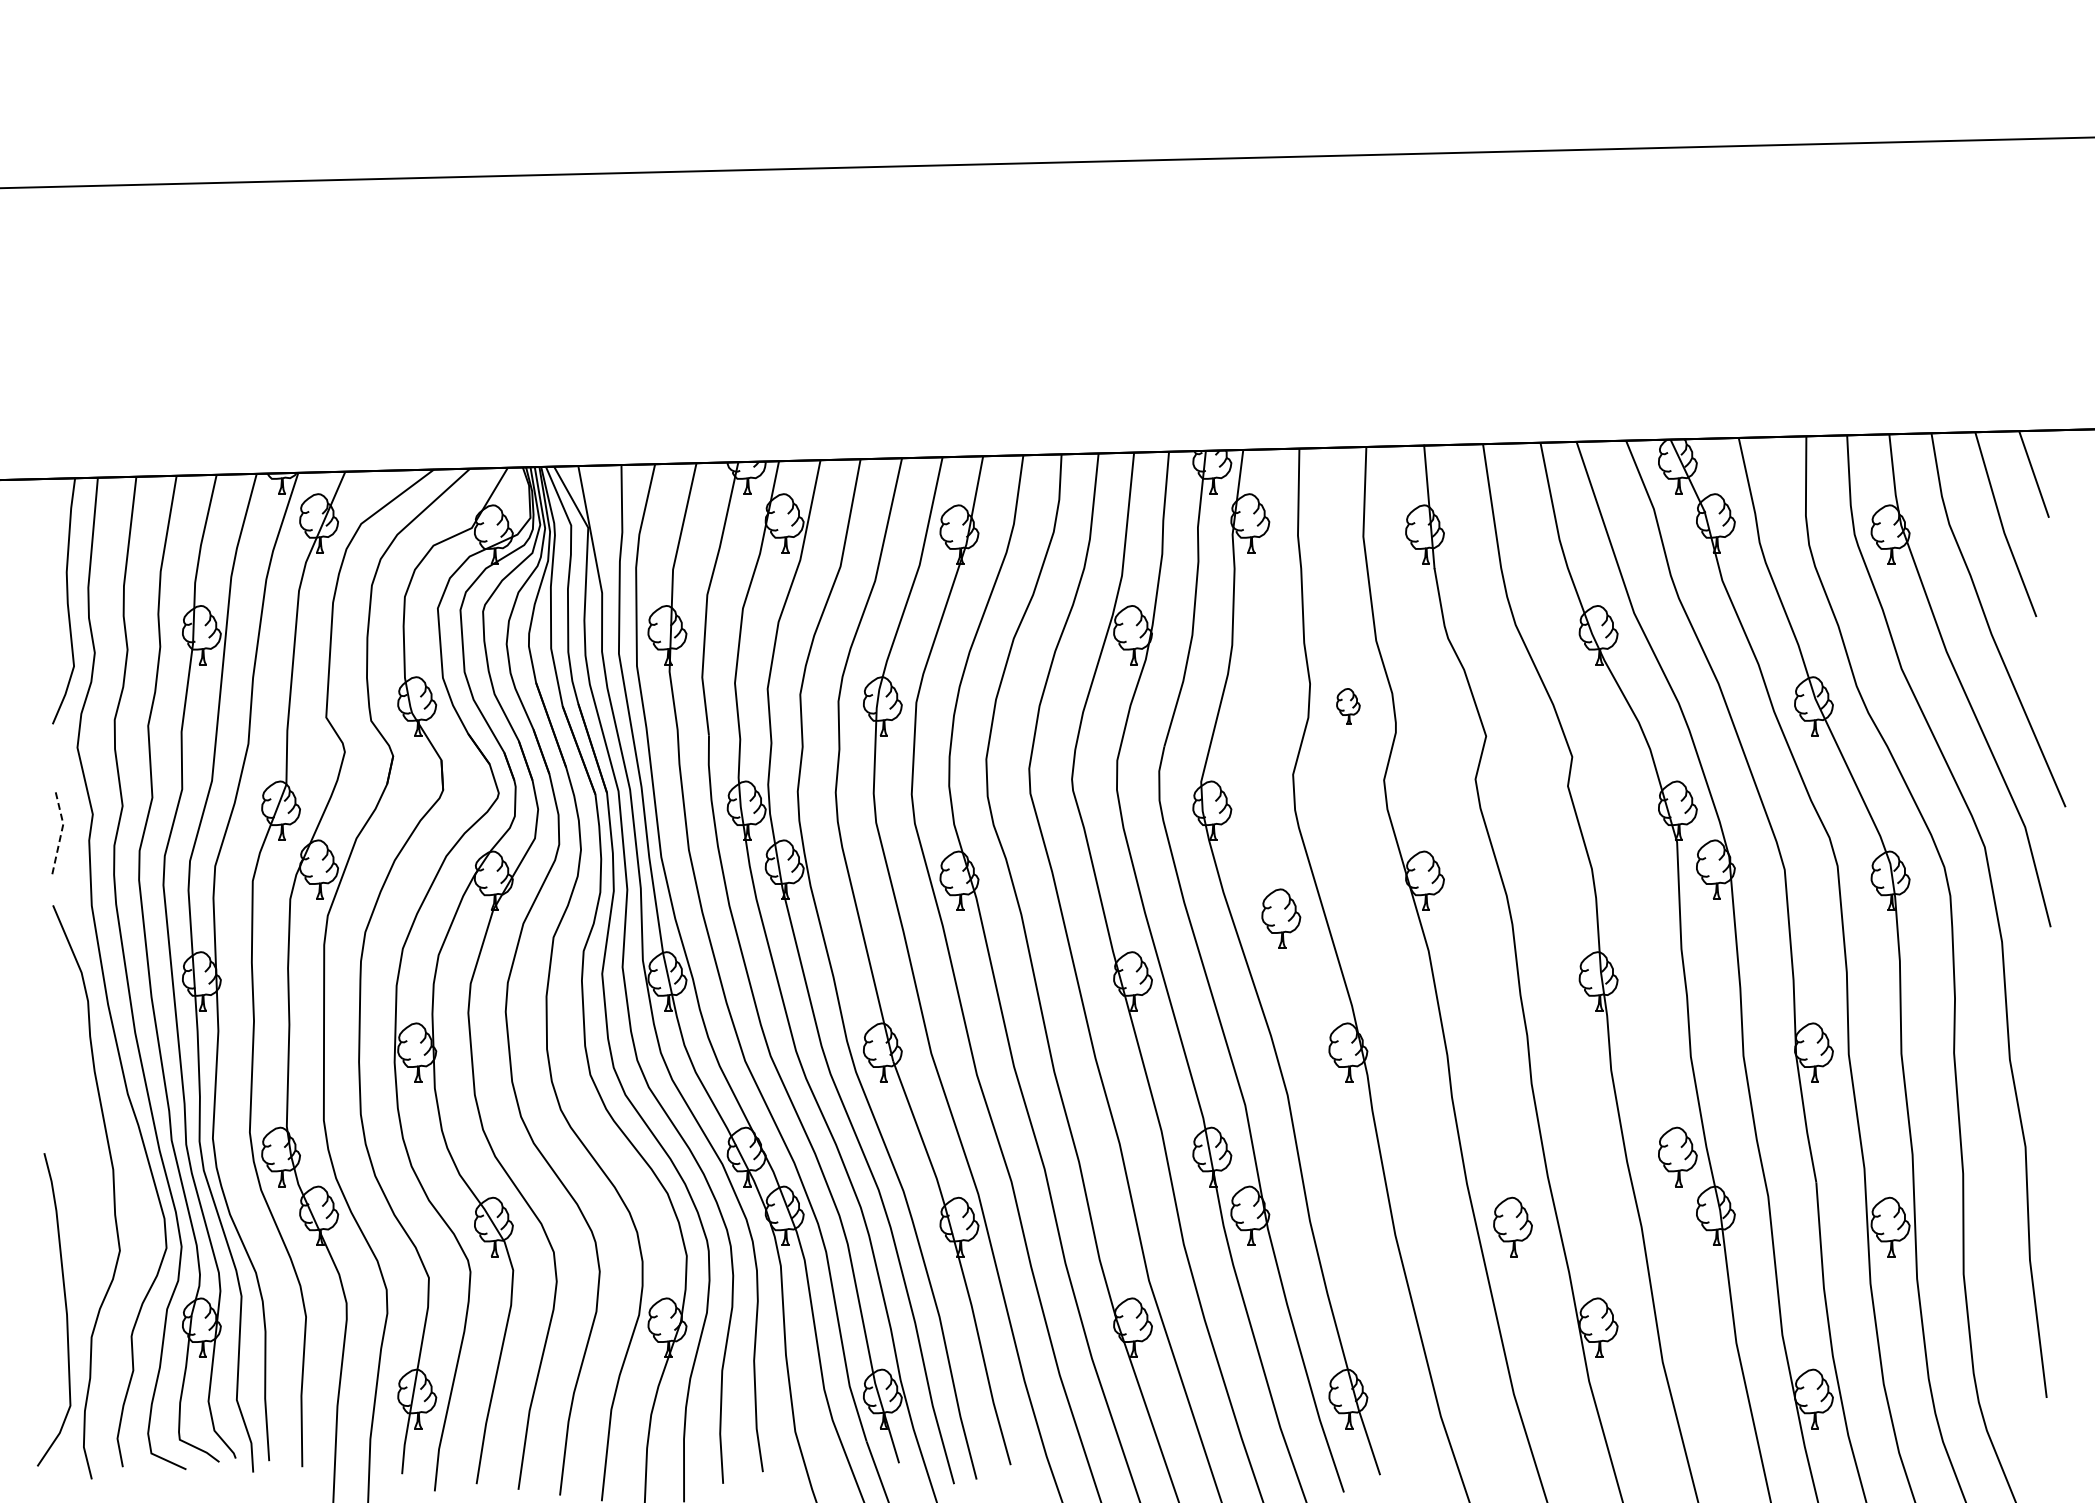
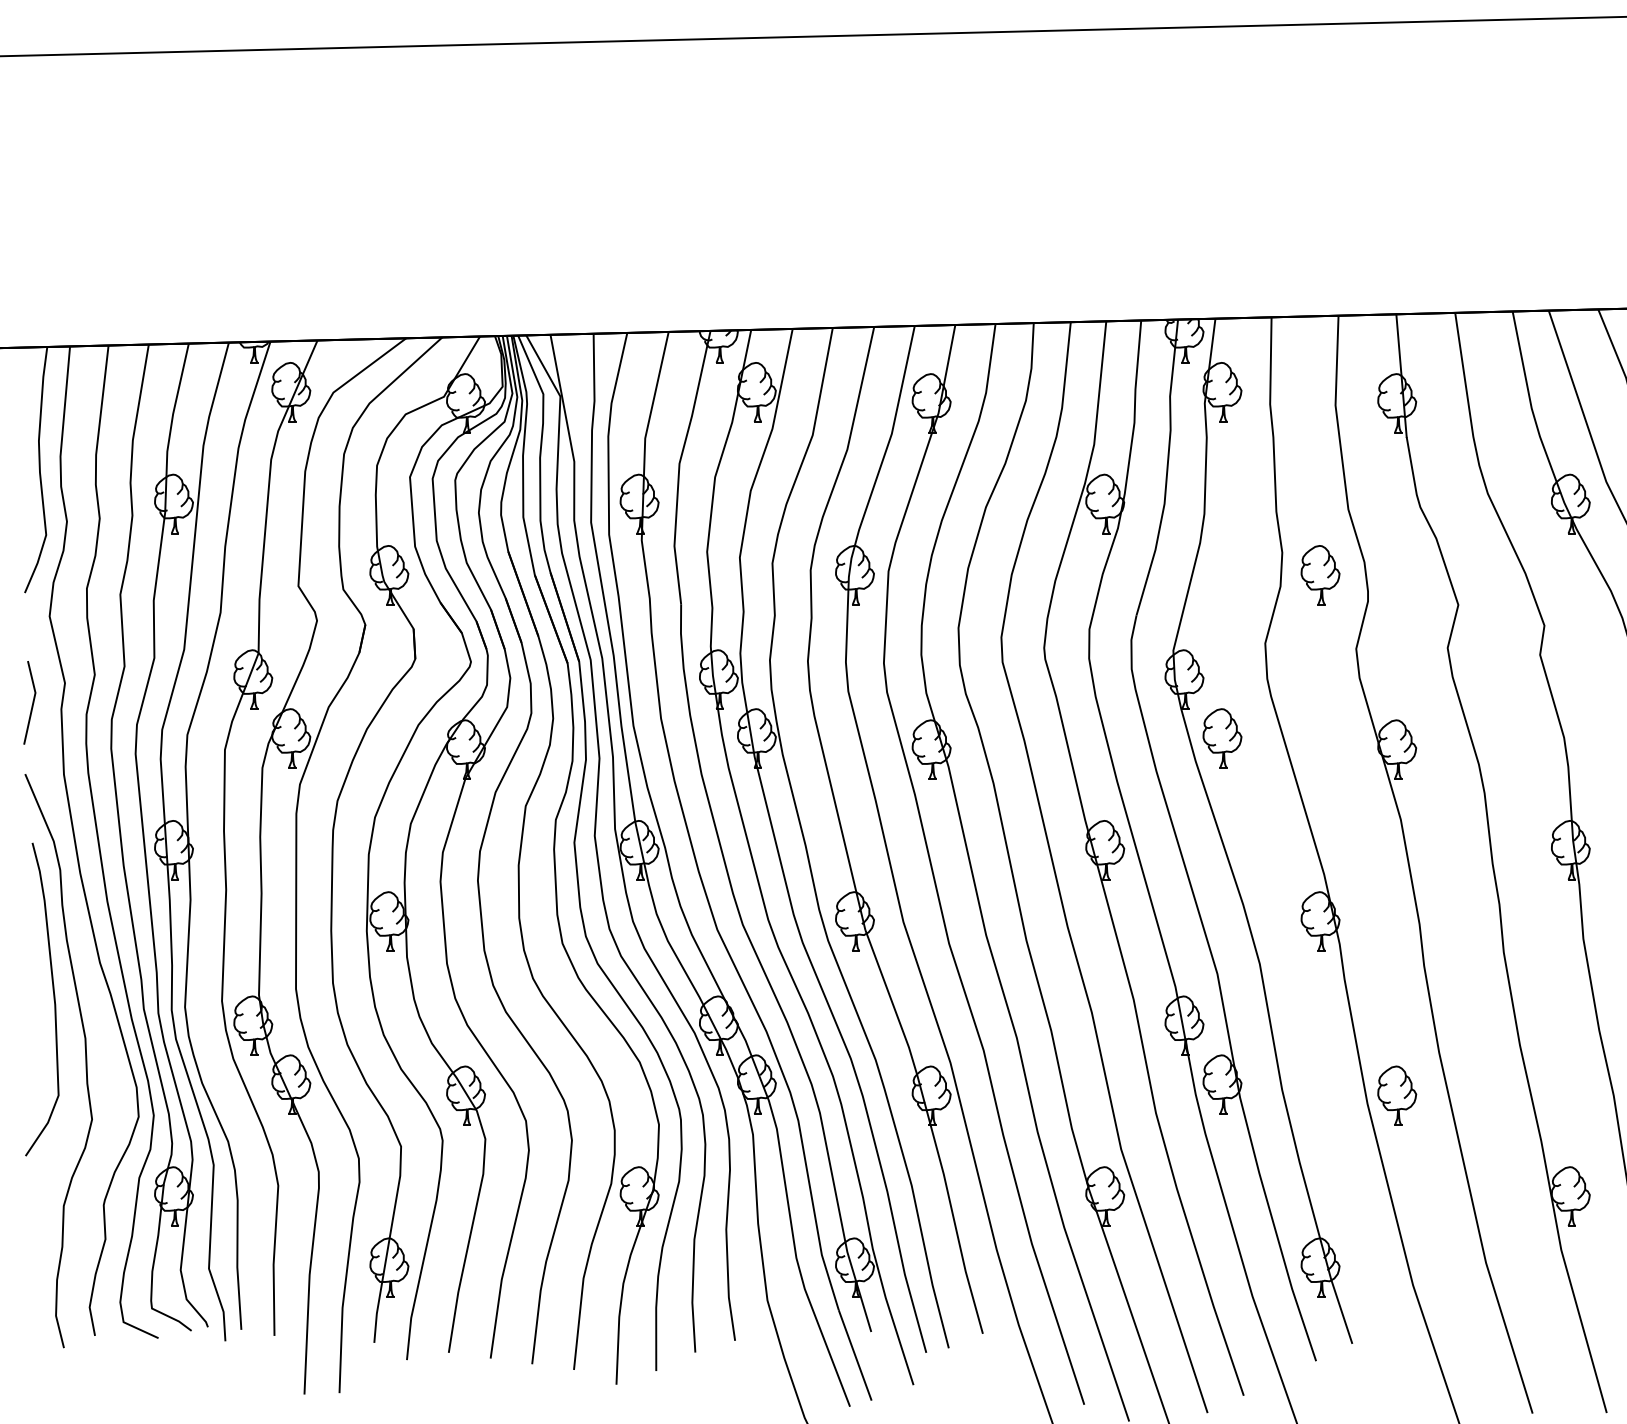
part: (1348, 706) -> (1320, 575), size x1.67
line: (61, 833) -> (33, 702), dashed -> solid
part: (1281, 918) -> (1222, 738), moved
part: (1512, 1226) -> (1396, 1095), moved
curve: (65, 1309) -> (53, 999), moved

